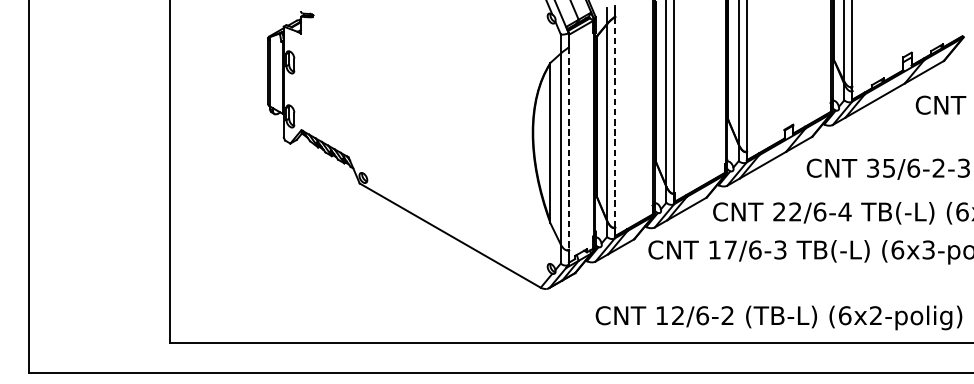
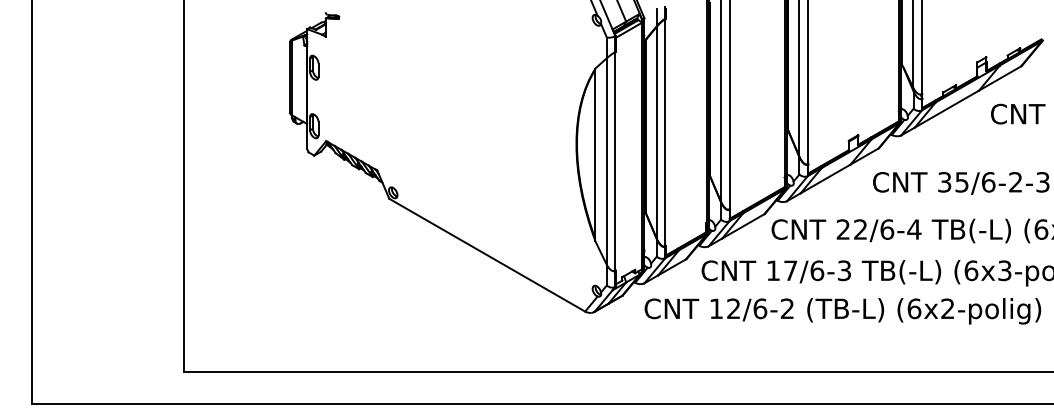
line: (615, 122) -> (665, 132), dashed -> solid
line: (568, 149) -> (615, 161), dashed -> solid
text: (778, 318) -> (842, 311), moved

